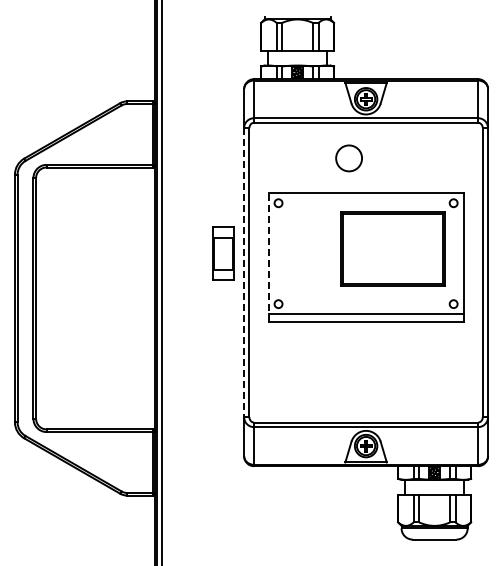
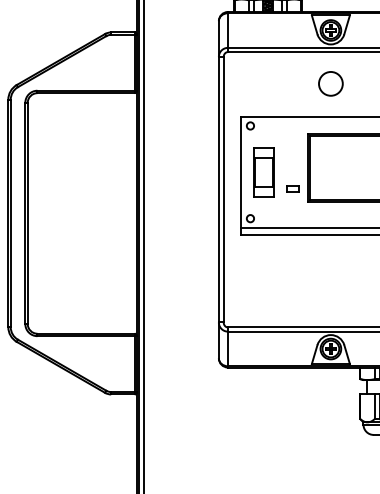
circle: (348, 158) -> (330, 83), moved
part: (223, 253) -> (264, 172), moved
line: (268, 257) -> (241, 175), dashed -> solid
part: (324, 271) -> (292, 188), added
line: (244, 272) -> (219, 189), dashed -> solid

